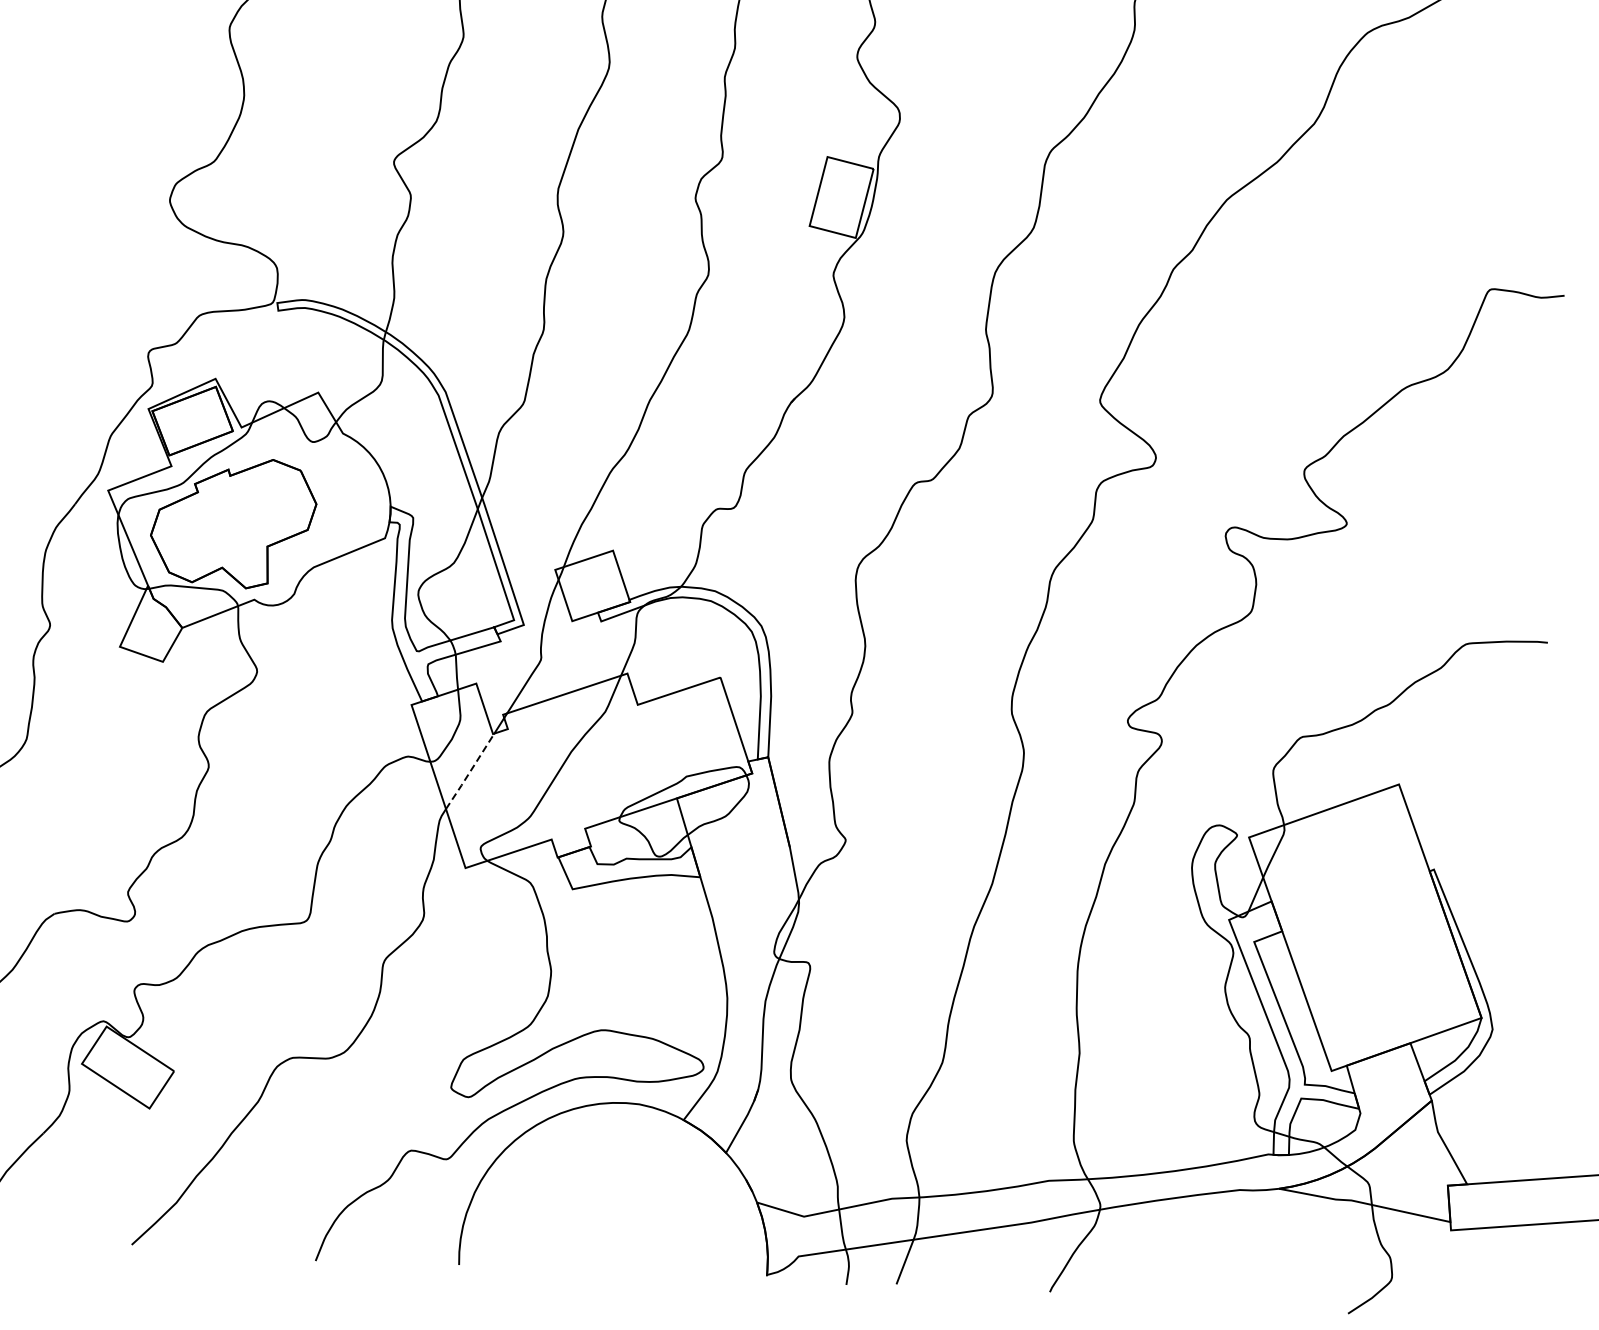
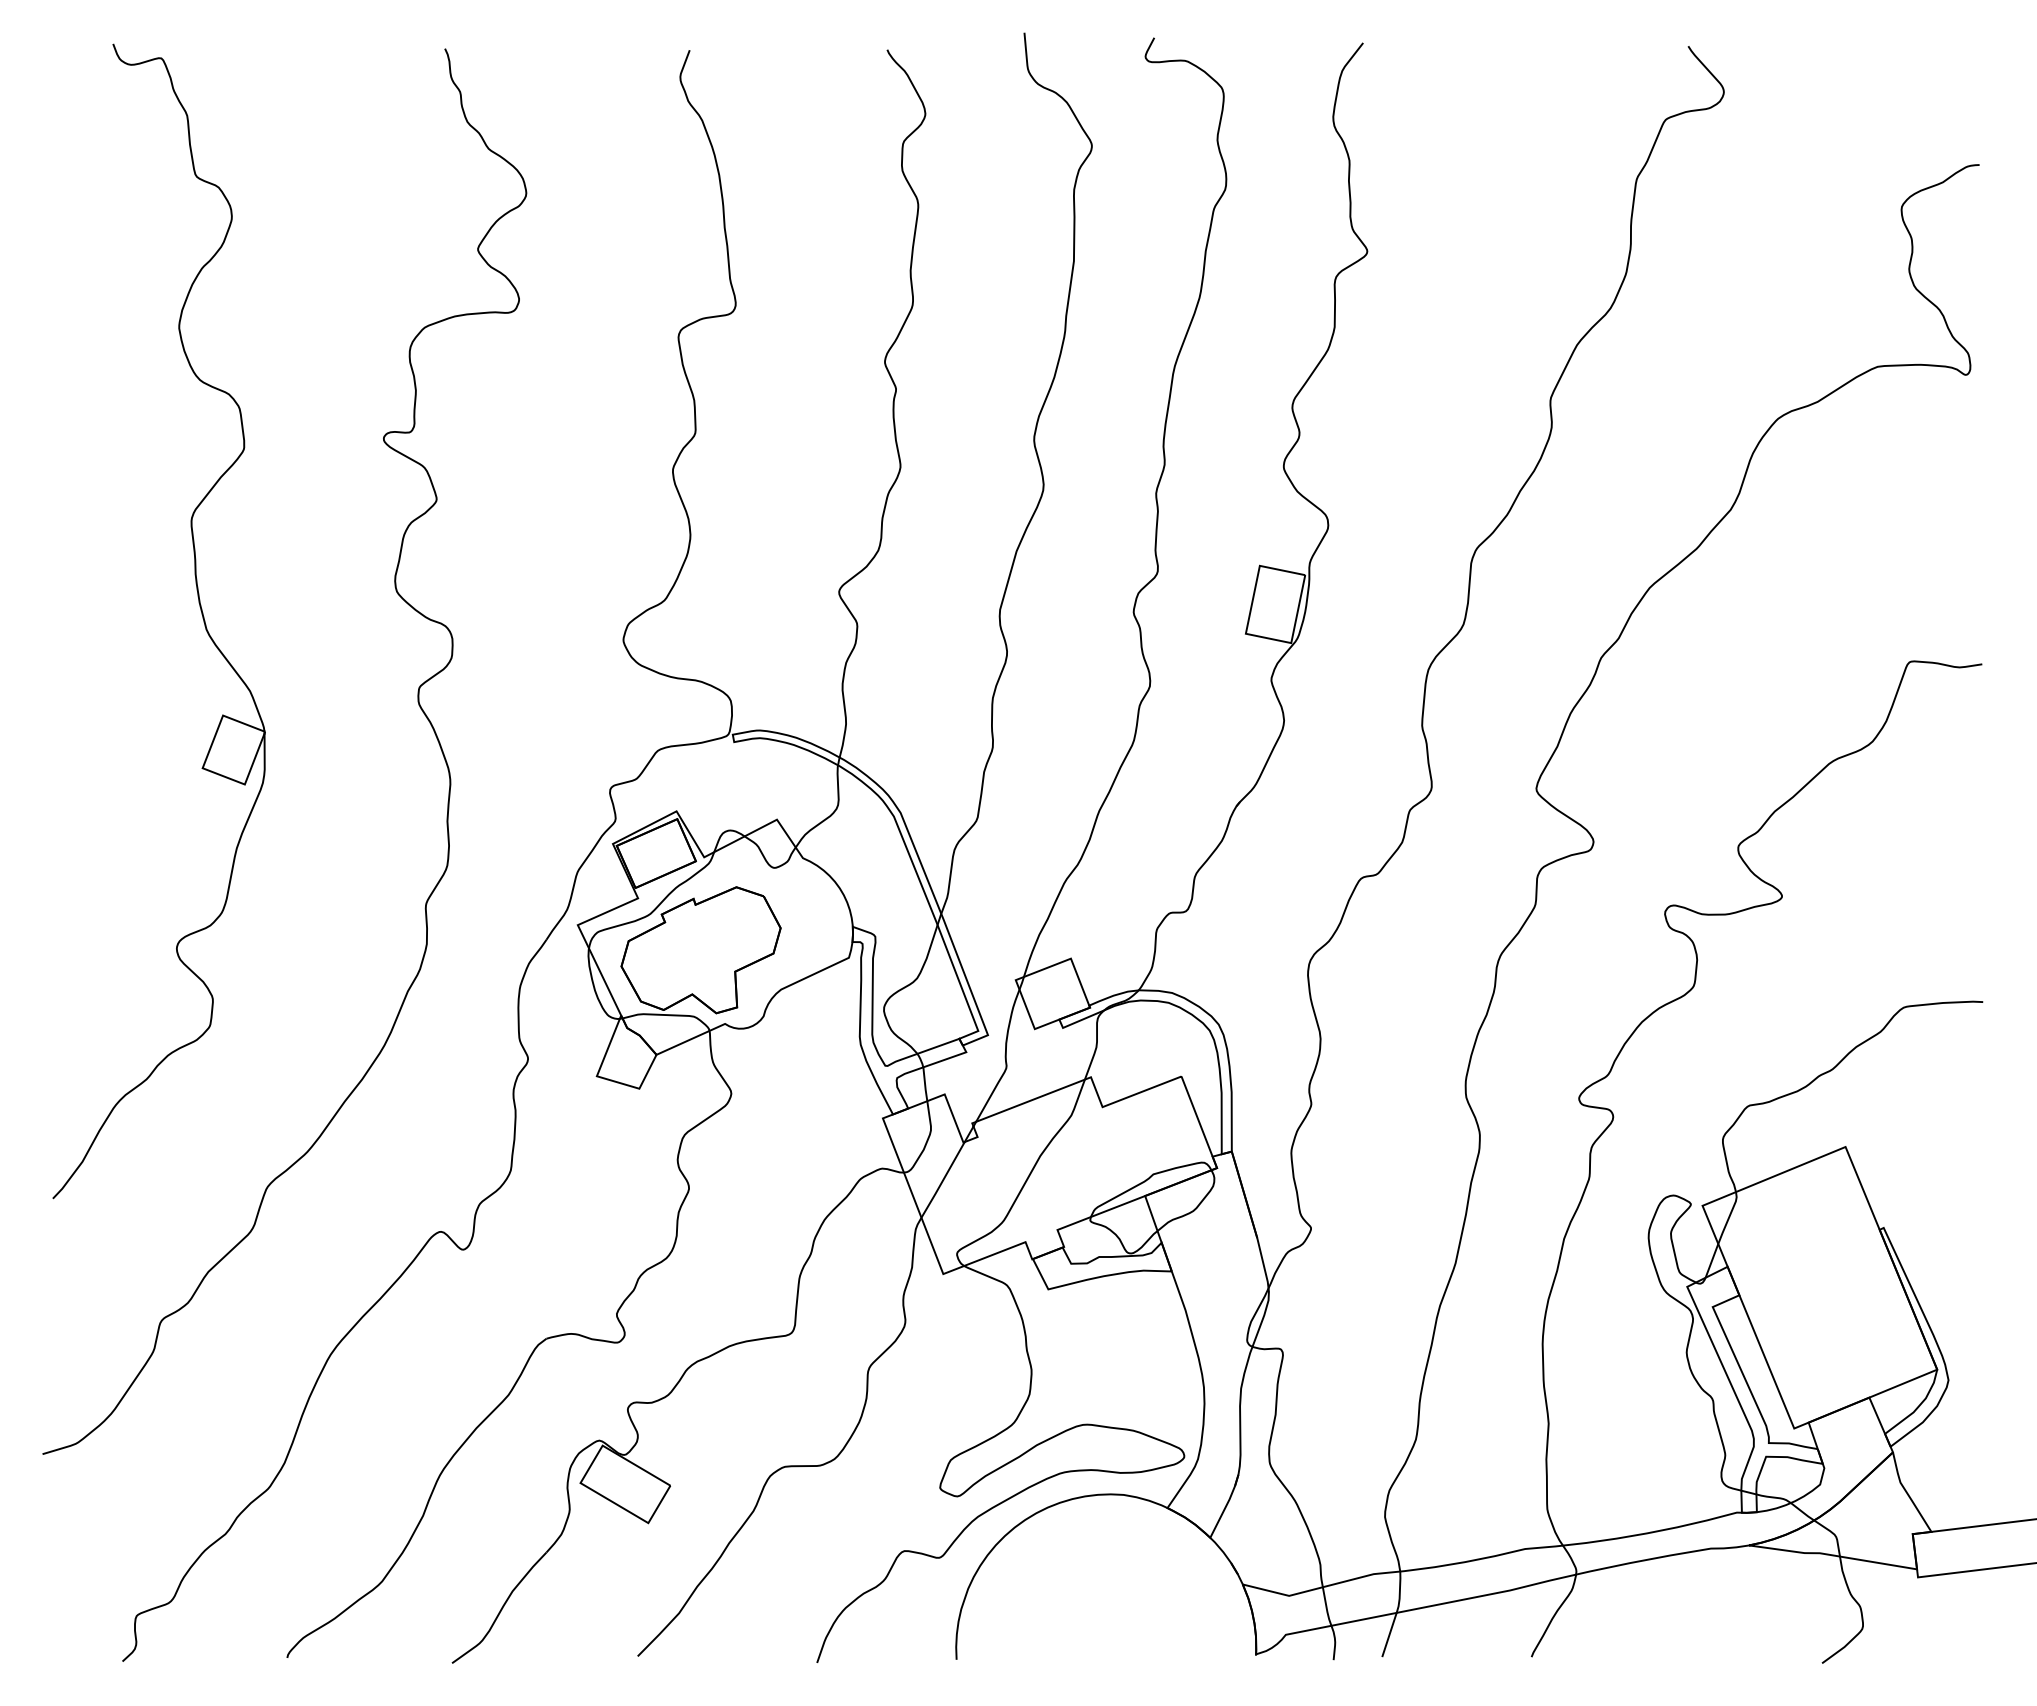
line: (470, 771) -> (943, 1180), dashed -> solid

